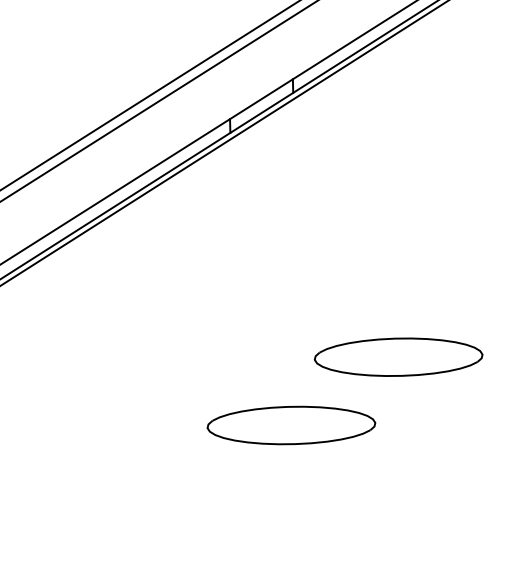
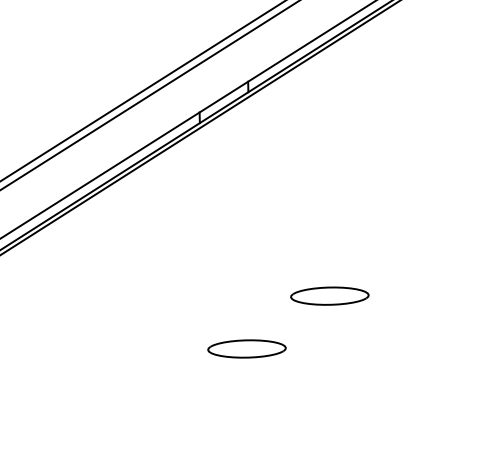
part: (398, 356) -> (329, 295), size x0.6
part: (290, 424) -> (246, 348), size x0.6

